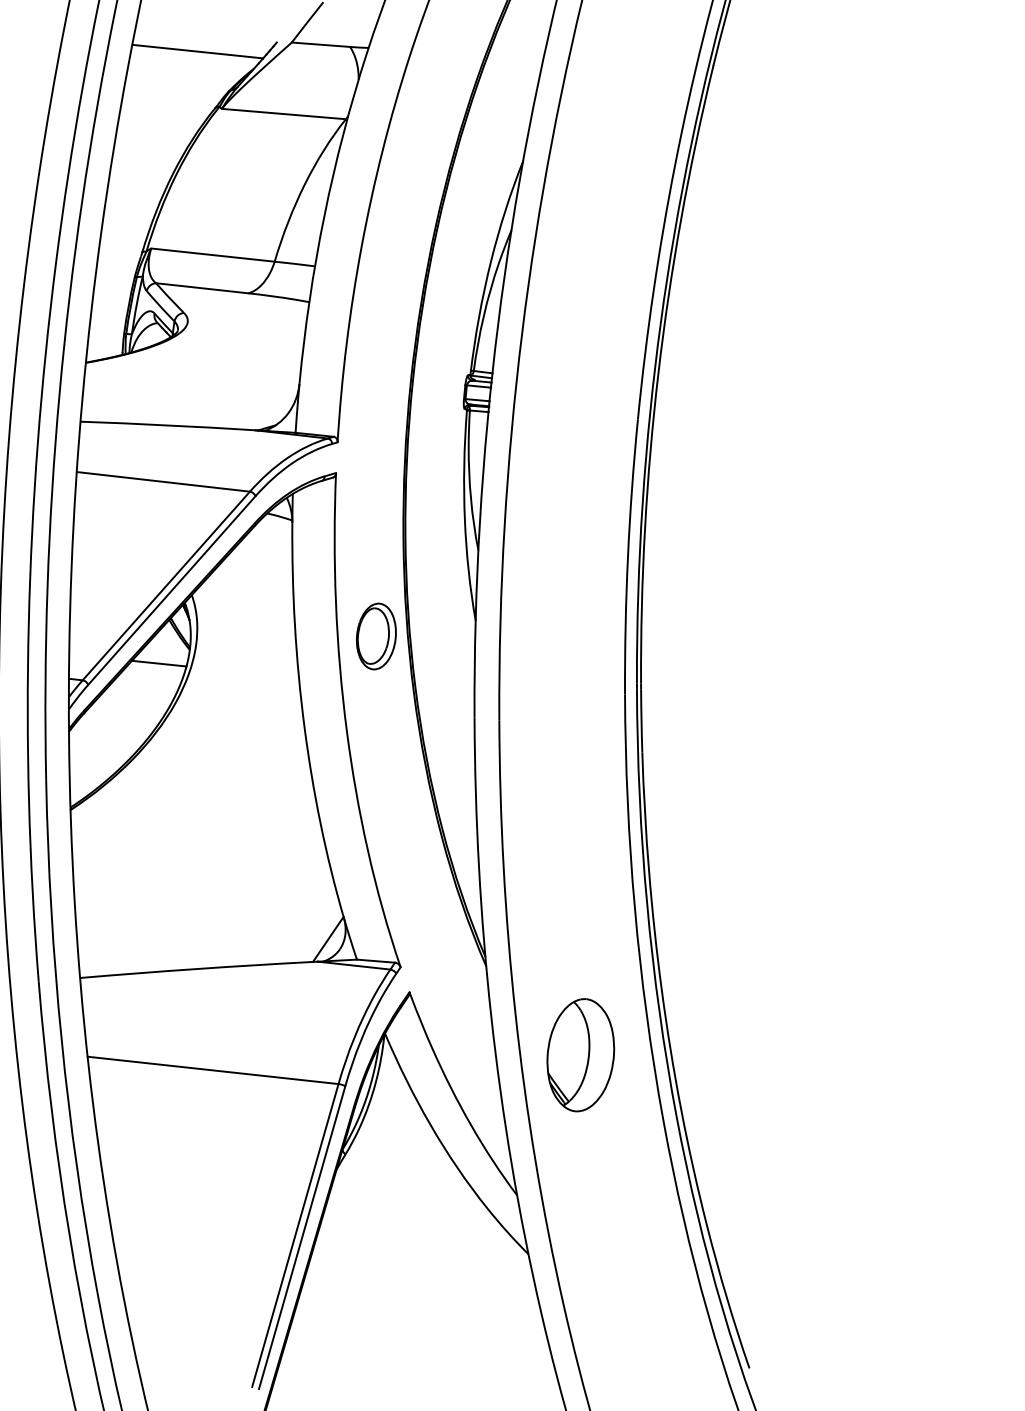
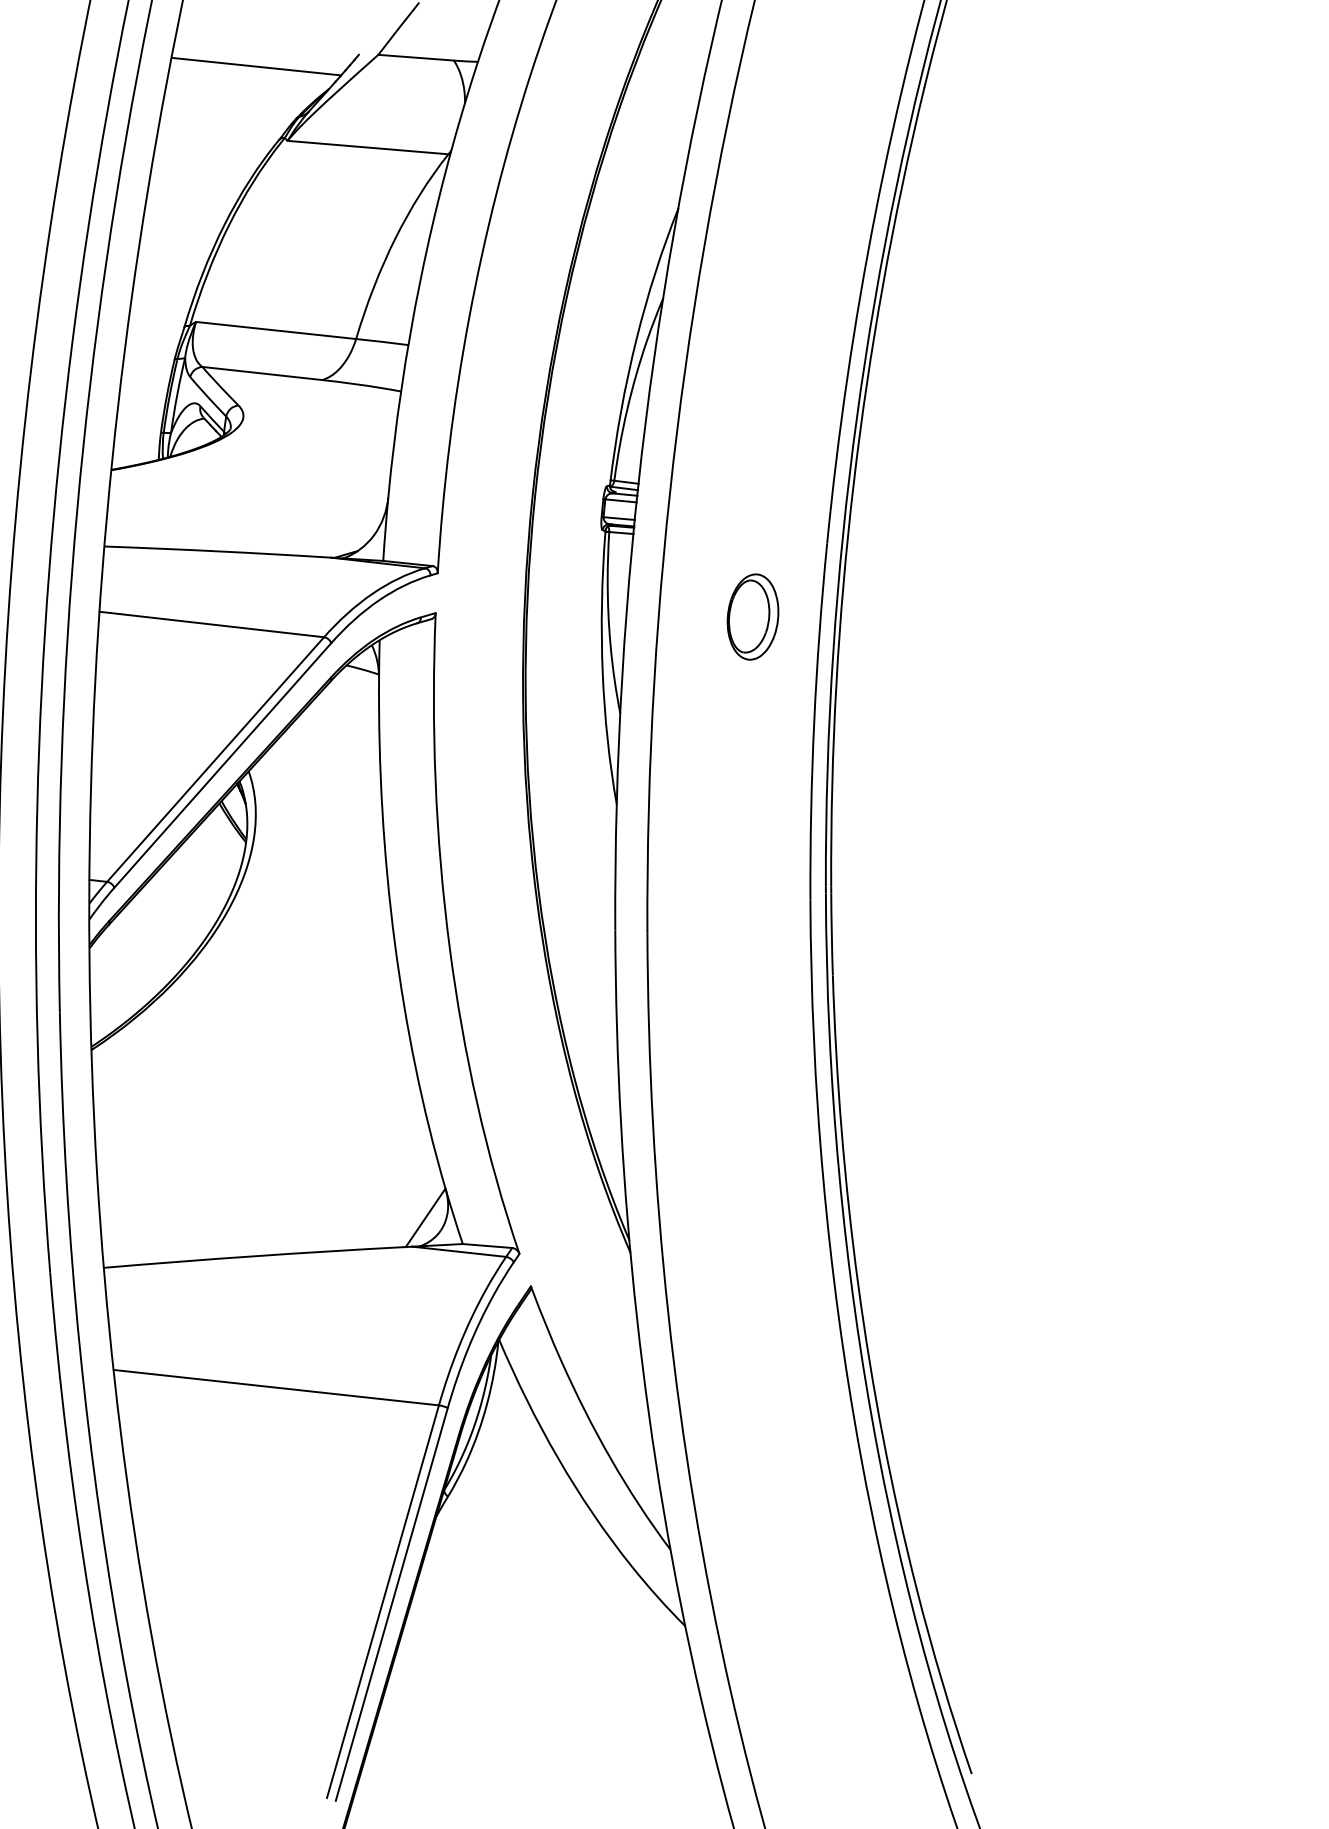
part: (375, 636) -> (752, 616), moved
line: (159, 663) -> (206, 859), removed
part: (580, 1054) -> (752, 1367), removed

